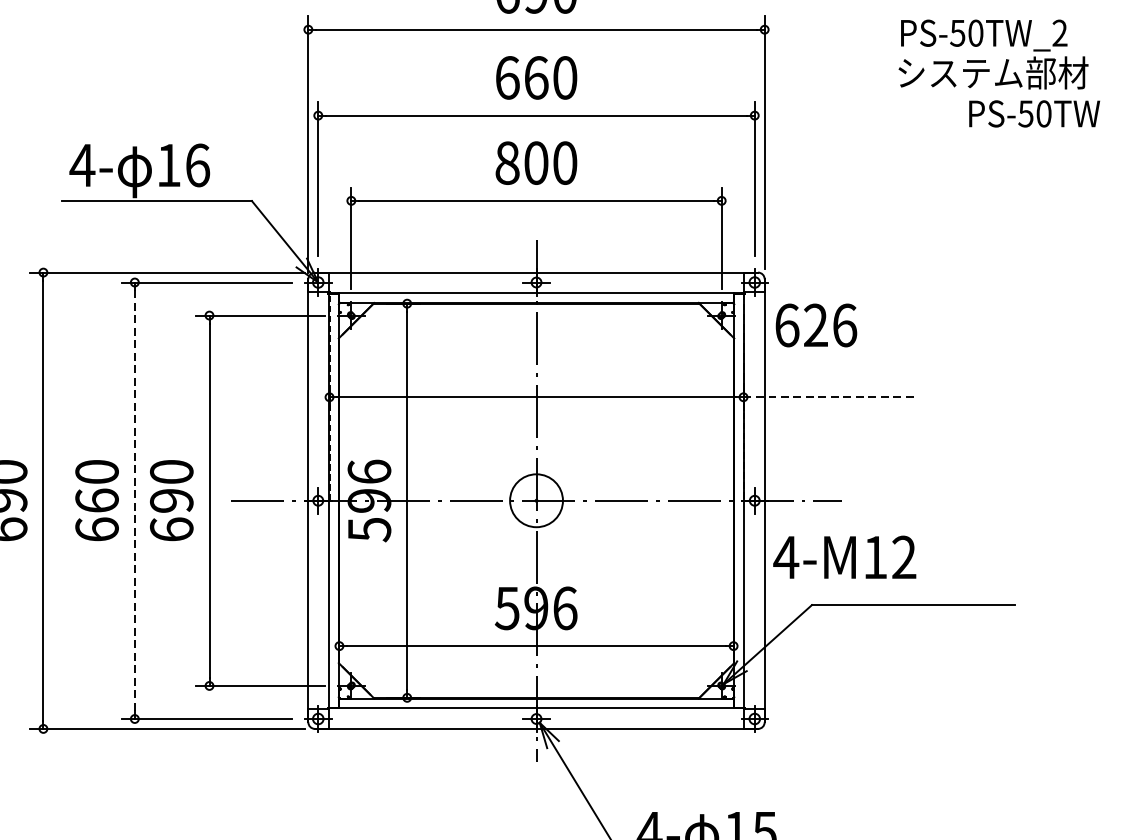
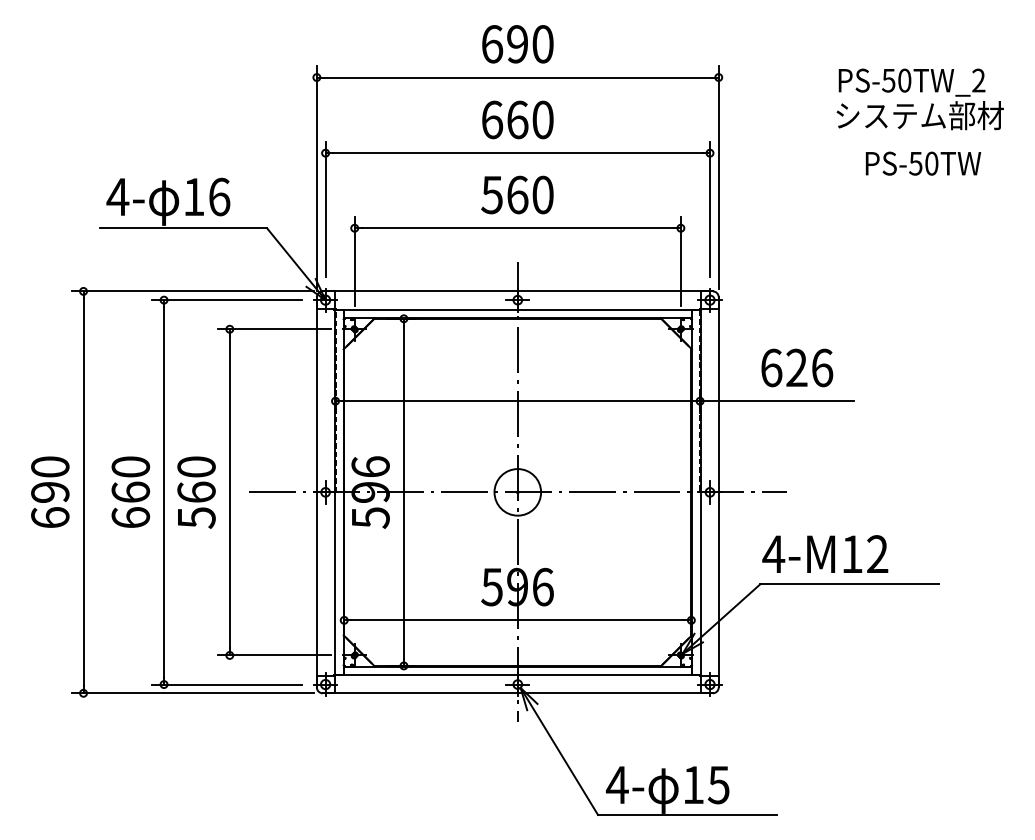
text: (1034, 113) -> (923, 163), moved
text: (521, 162) -> (504, 194), 800 -> 560
text: (816, 324) -> (797, 367), moved
line: (831, 397) -> (777, 401), dashed -> solid
line: (135, 500) -> (164, 492), dashed -> solid
text: (171, 514) -> (196, 504), 690 -> 560
text: (845, 556) -> (825, 553), moved

